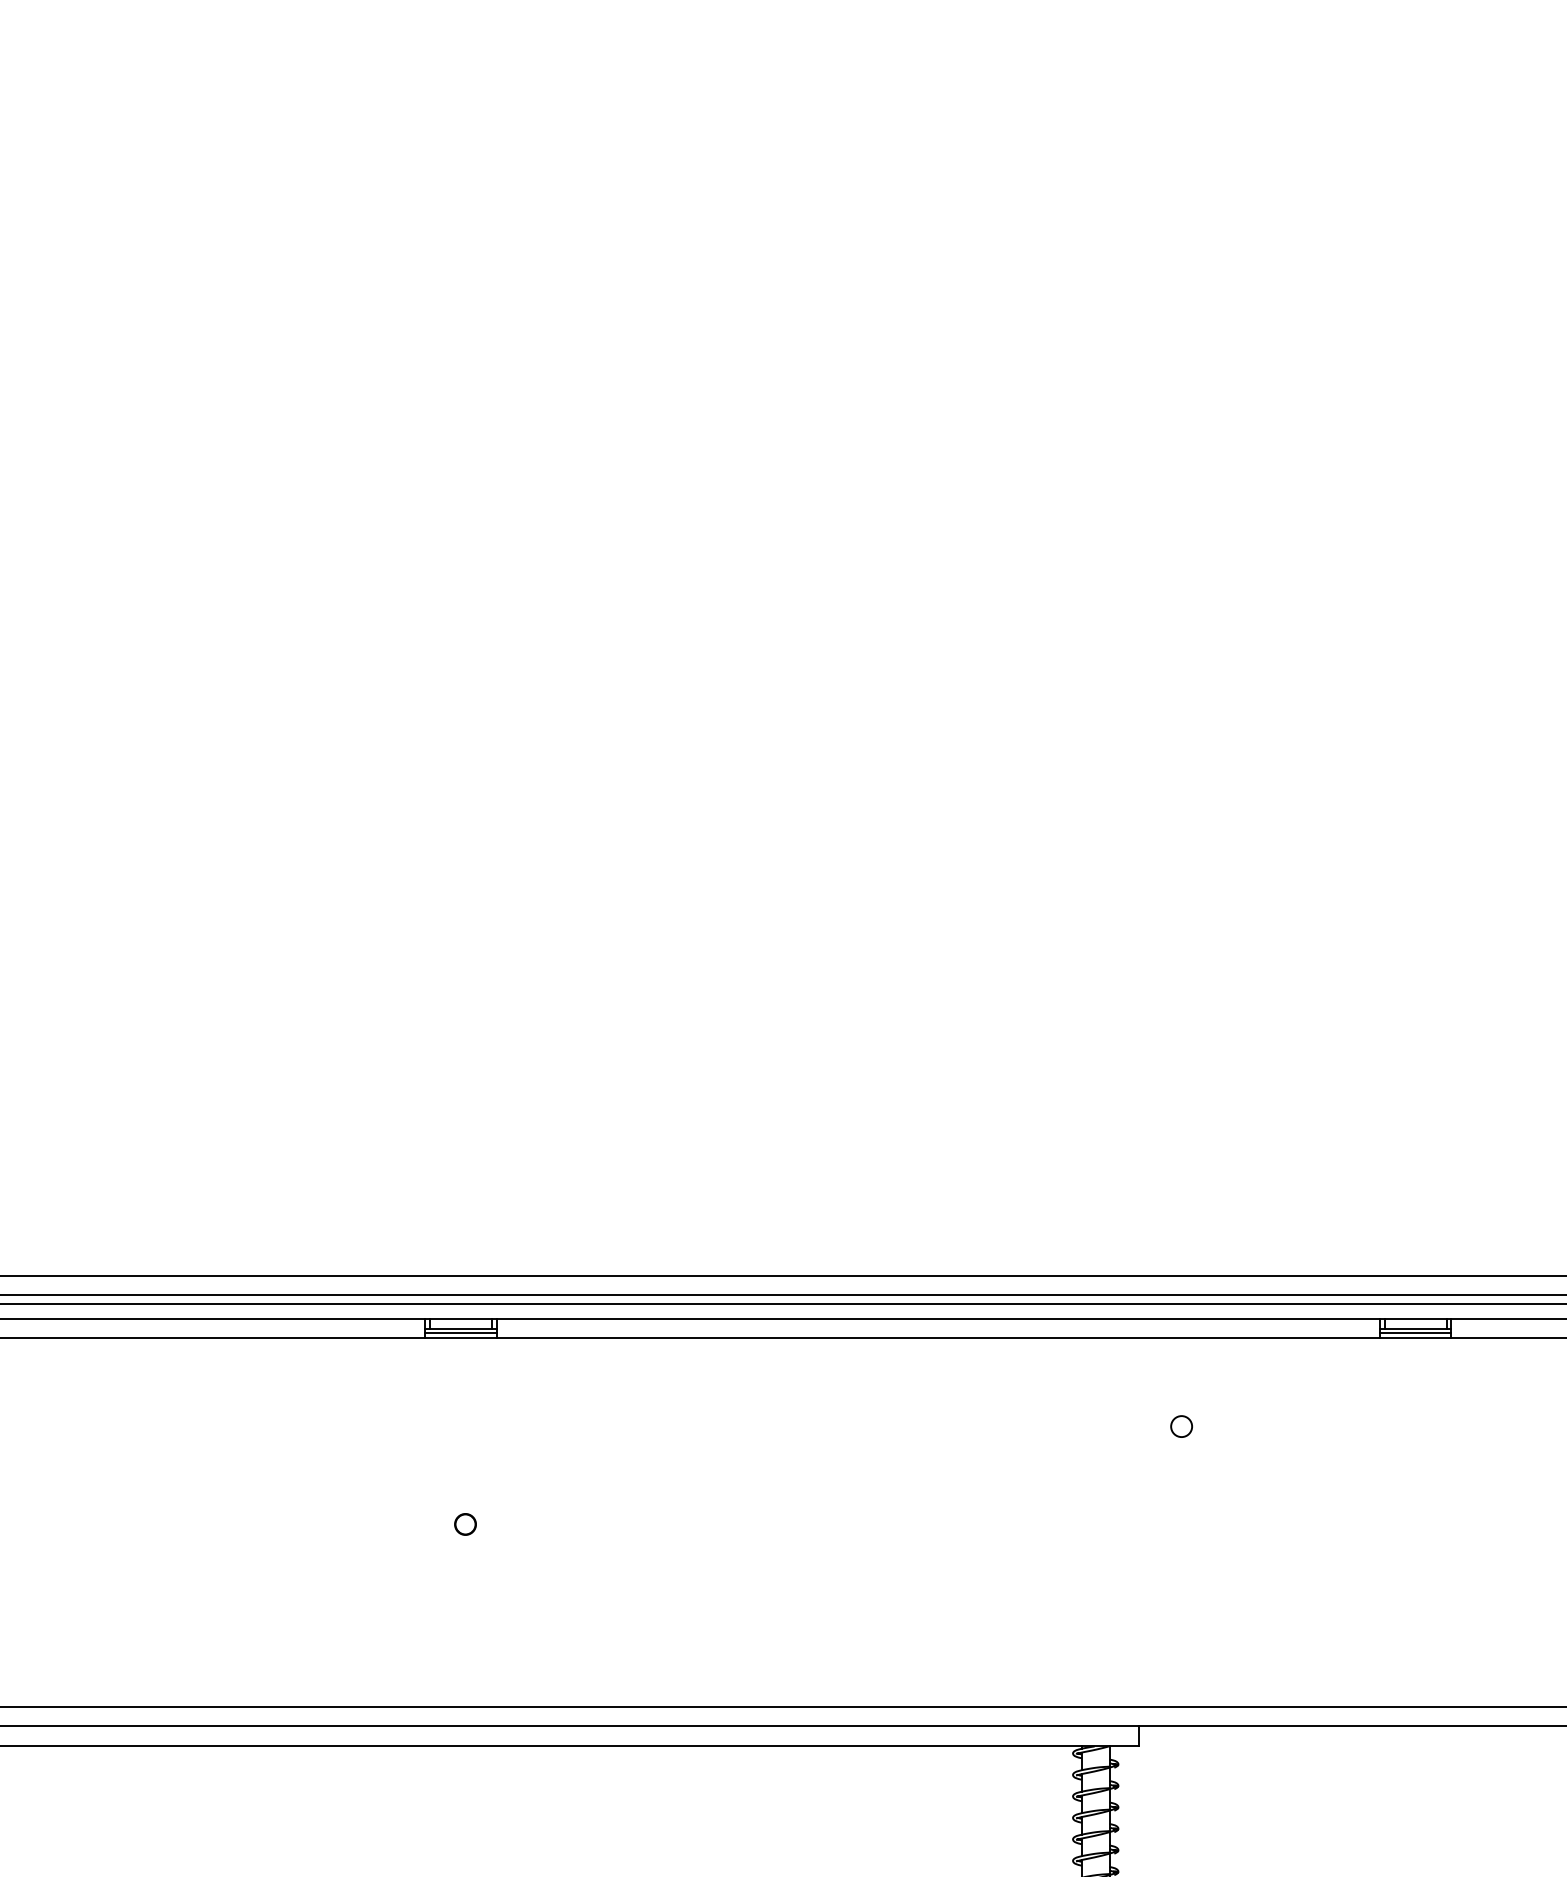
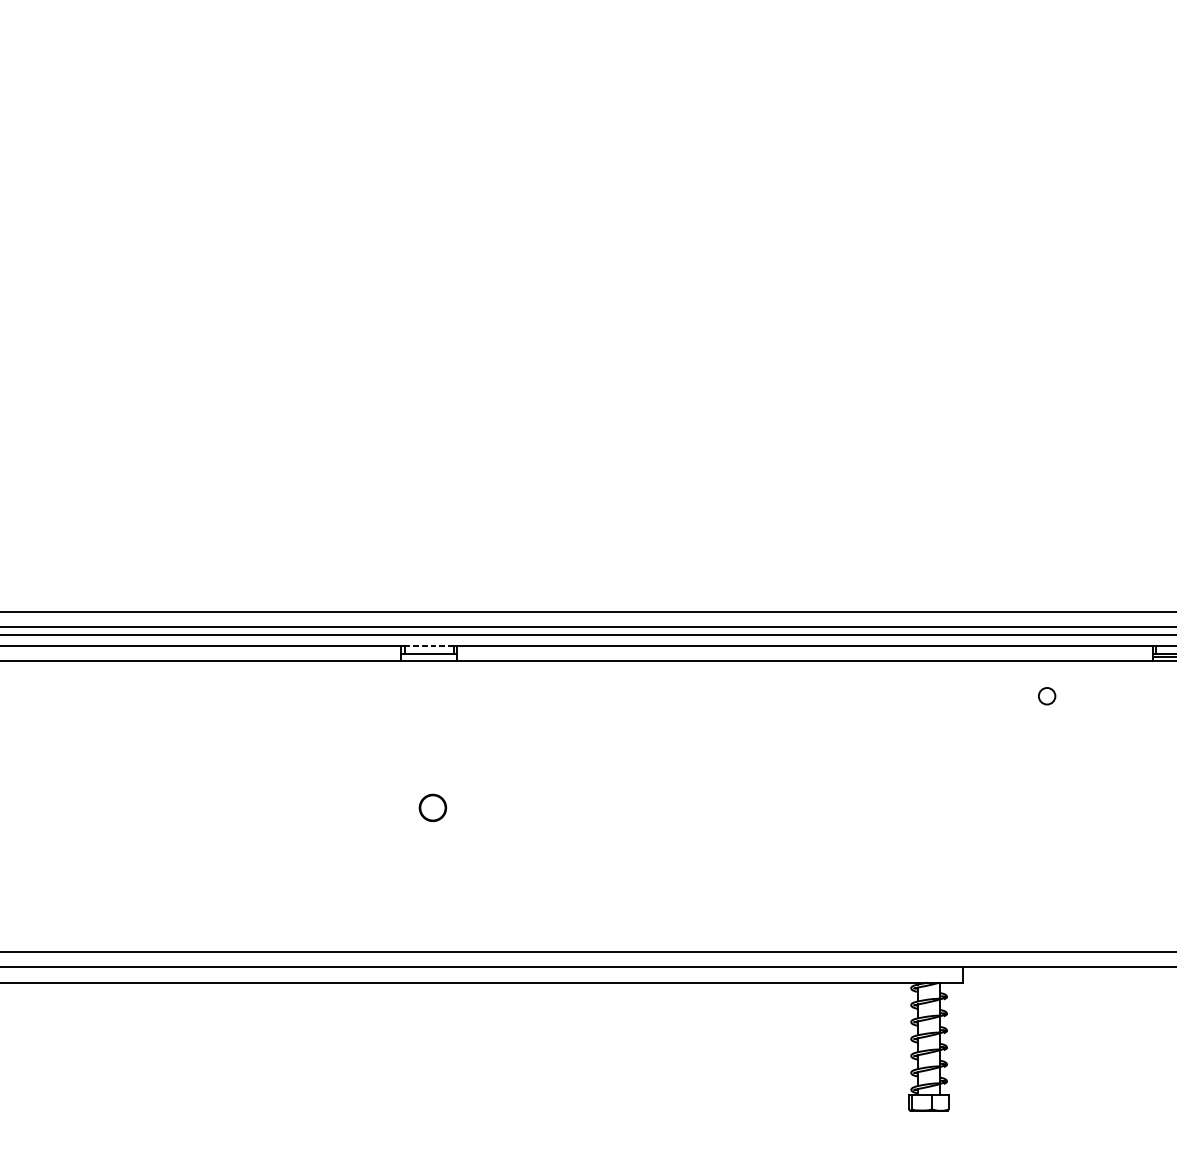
line: (460, 1319) -> (428, 646), solid -> dashed
line: (460, 1333) -> (428, 657), removed
circle: (1181, 1426) -> (1046, 696), moved
circle: (465, 1524) -> (432, 807), size x1.6

